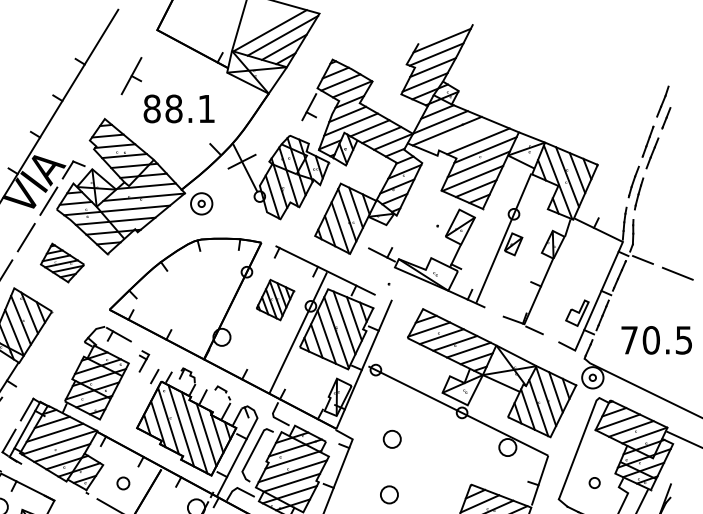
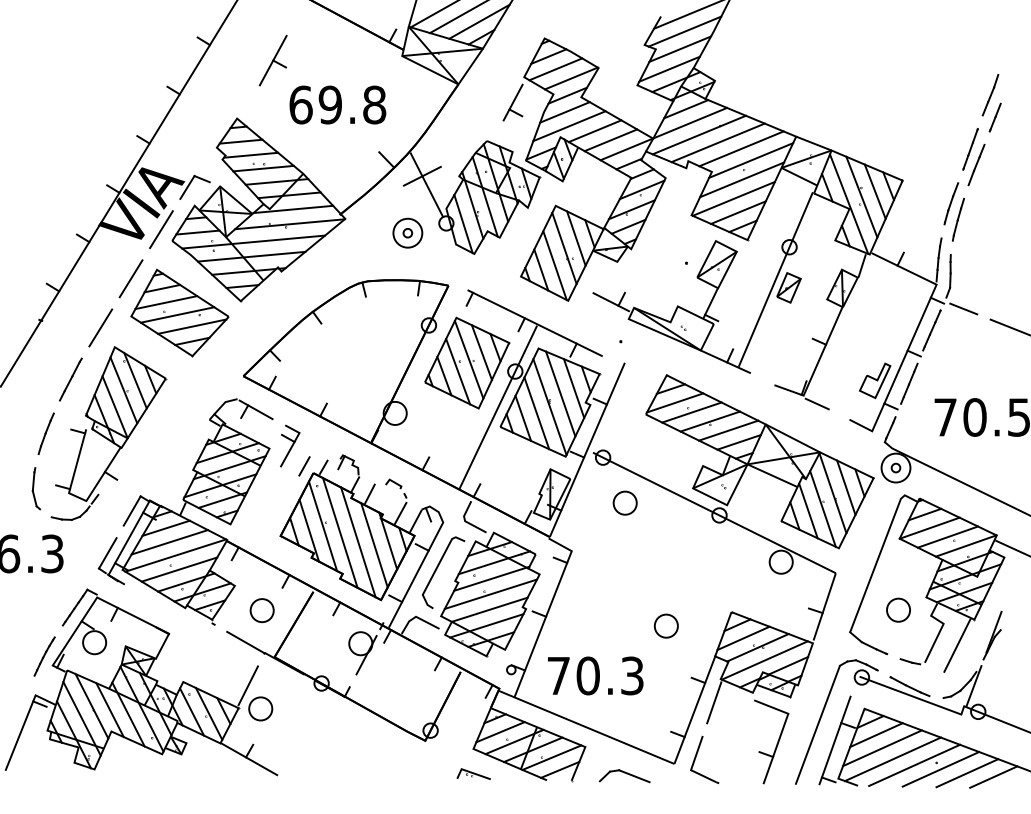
text: (179, 108) -> (337, 104), 88.1 -> 69.8
line: (460, 136) -> (717, 142), added
part: (201, 203) -> (407, 232), moved
part: (62, 262) -> (179, 312), size x1.67
part: (275, 299) -> (467, 362), size x1.67
part: (144, 361) -> (290, 445), size x1.43
part: (391, 438) -> (624, 502), moved
part: (594, 482) -> (898, 609), size x1.67
part: (122, 483) -> (261, 610), size x1.43
part: (388, 494) -> (665, 625), moved

